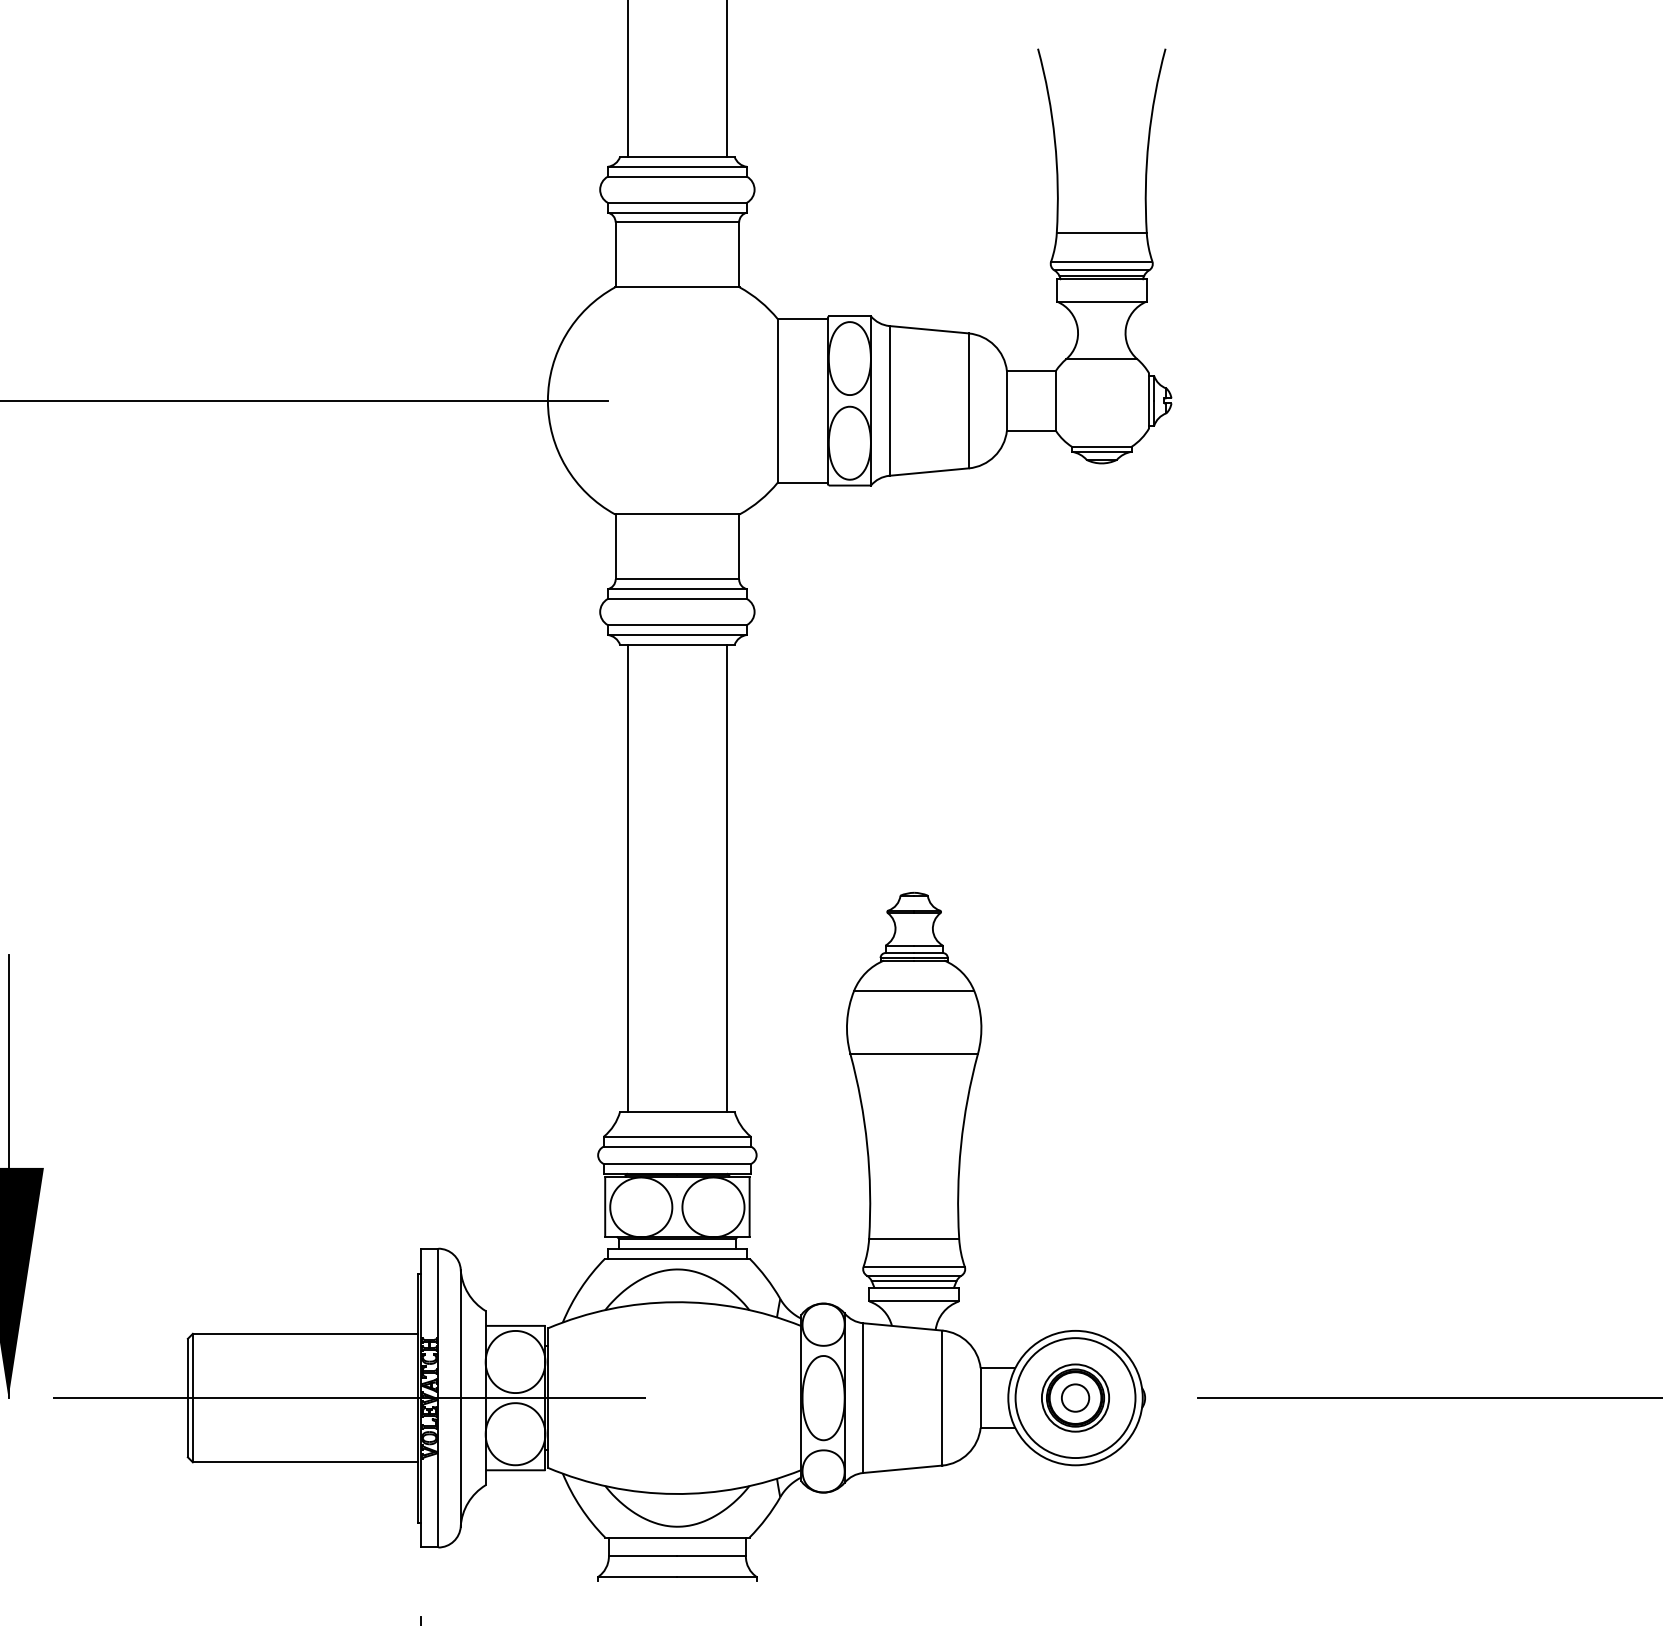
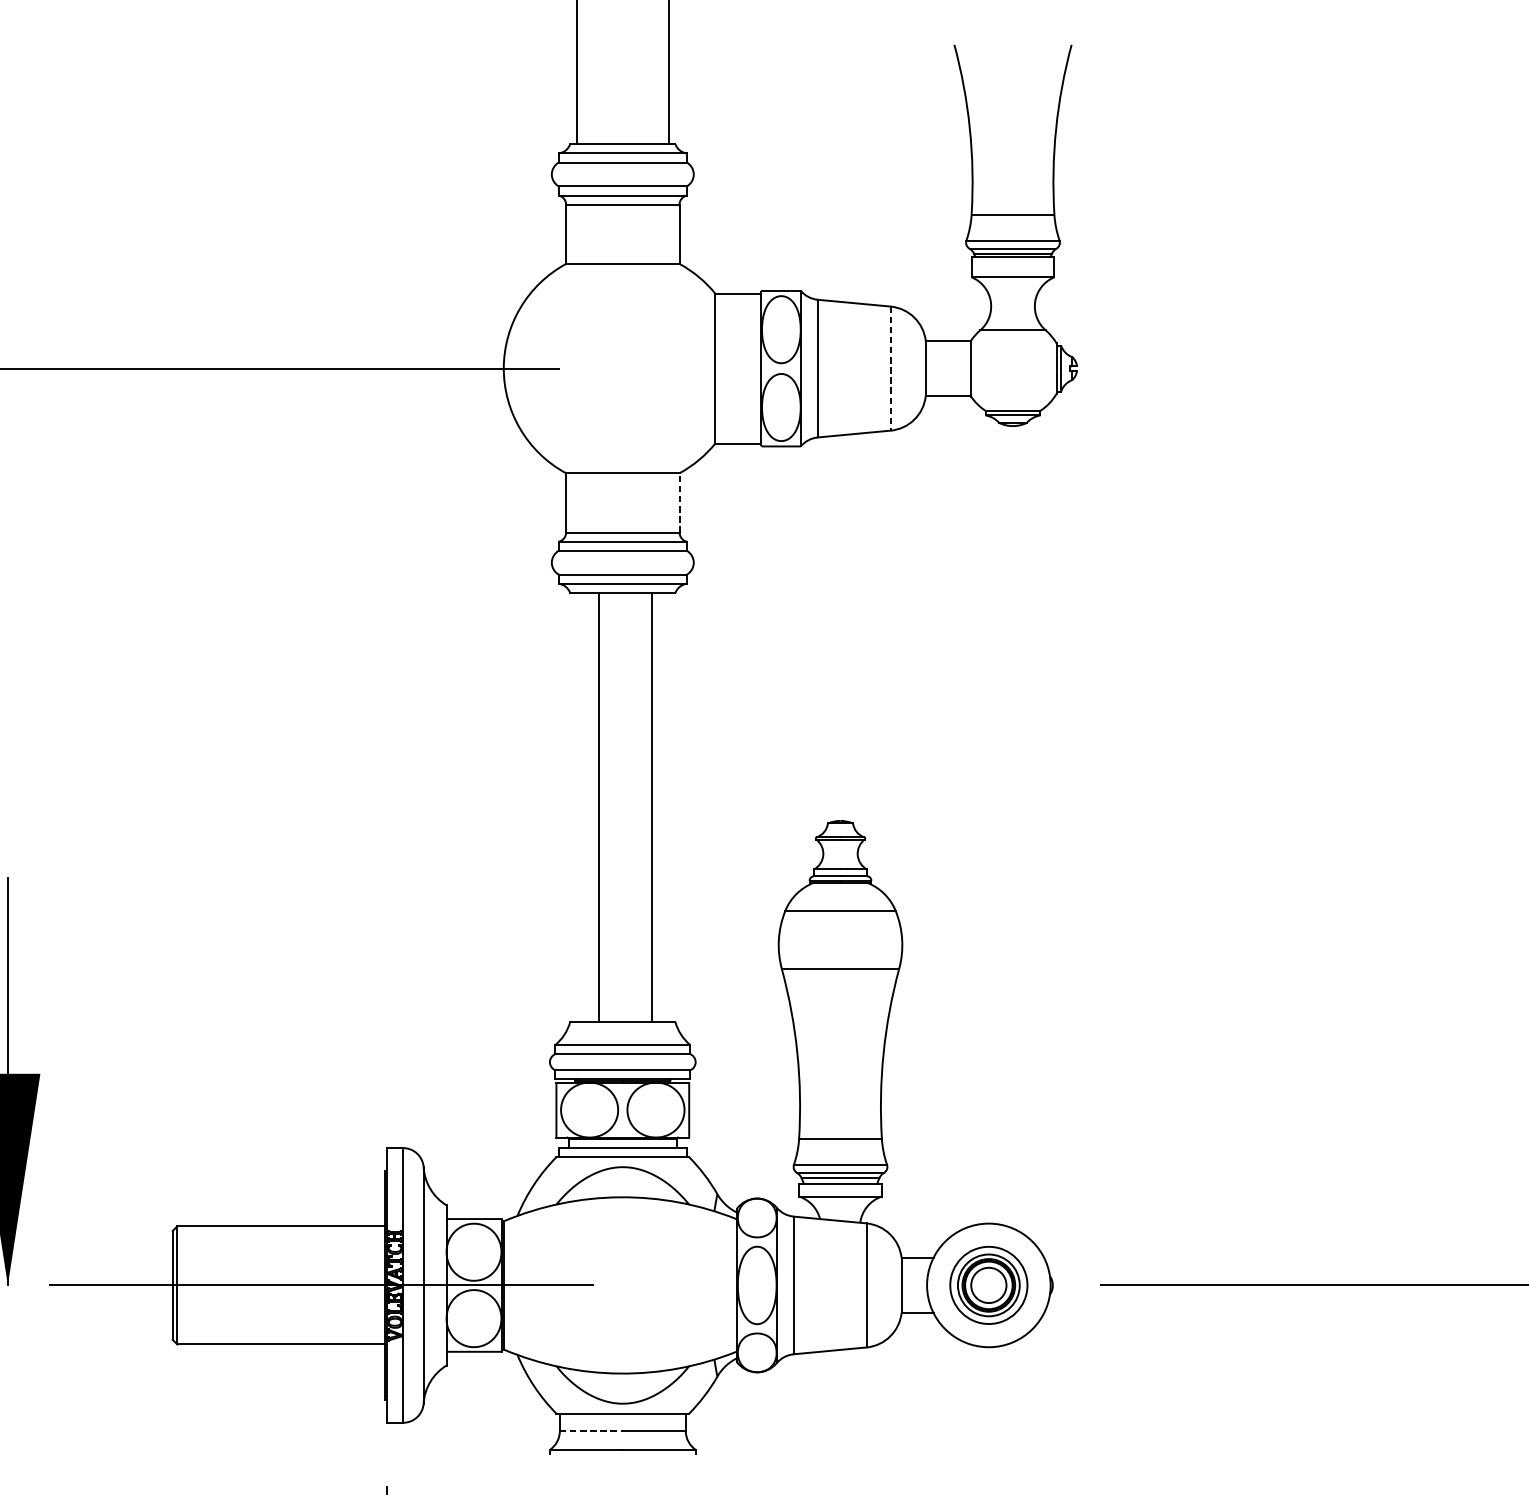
line: (968, 401) -> (890, 369), solid -> dashed
line: (739, 546) -> (679, 502), solid -> dashed
line: (627, 877) -> (652, 806), moved
line: (727, 877) -> (599, 806), moved
circle: (1075, 1397) -> (988, 1284), size x1.4
circle: (1075, 1398) -> (988, 1285), size x0.7
line: (643, 1556) -> (591, 1431), solid -> dashed

